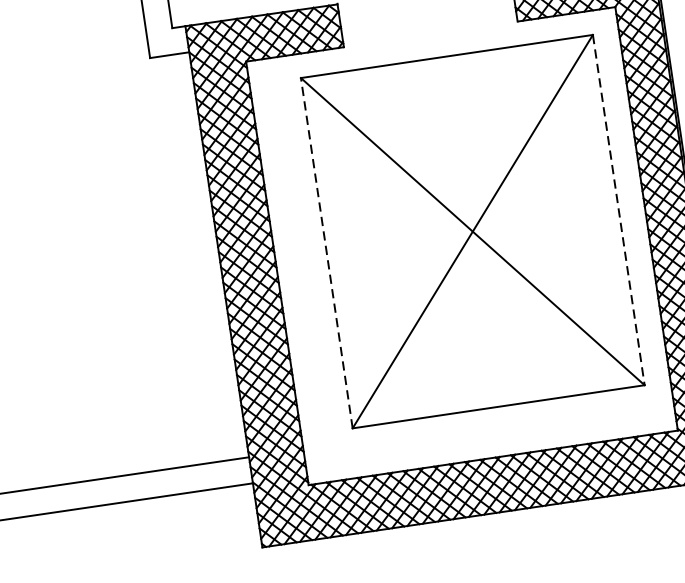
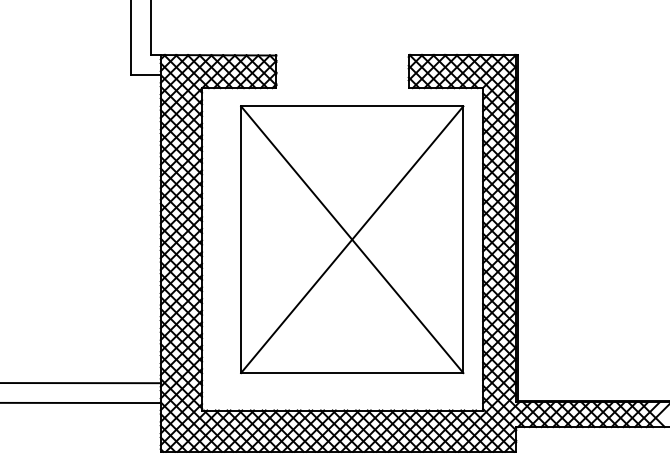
line: (619, 211) -> (463, 240), dashed -> solid
line: (327, 252) -> (241, 239), dashed -> solid

